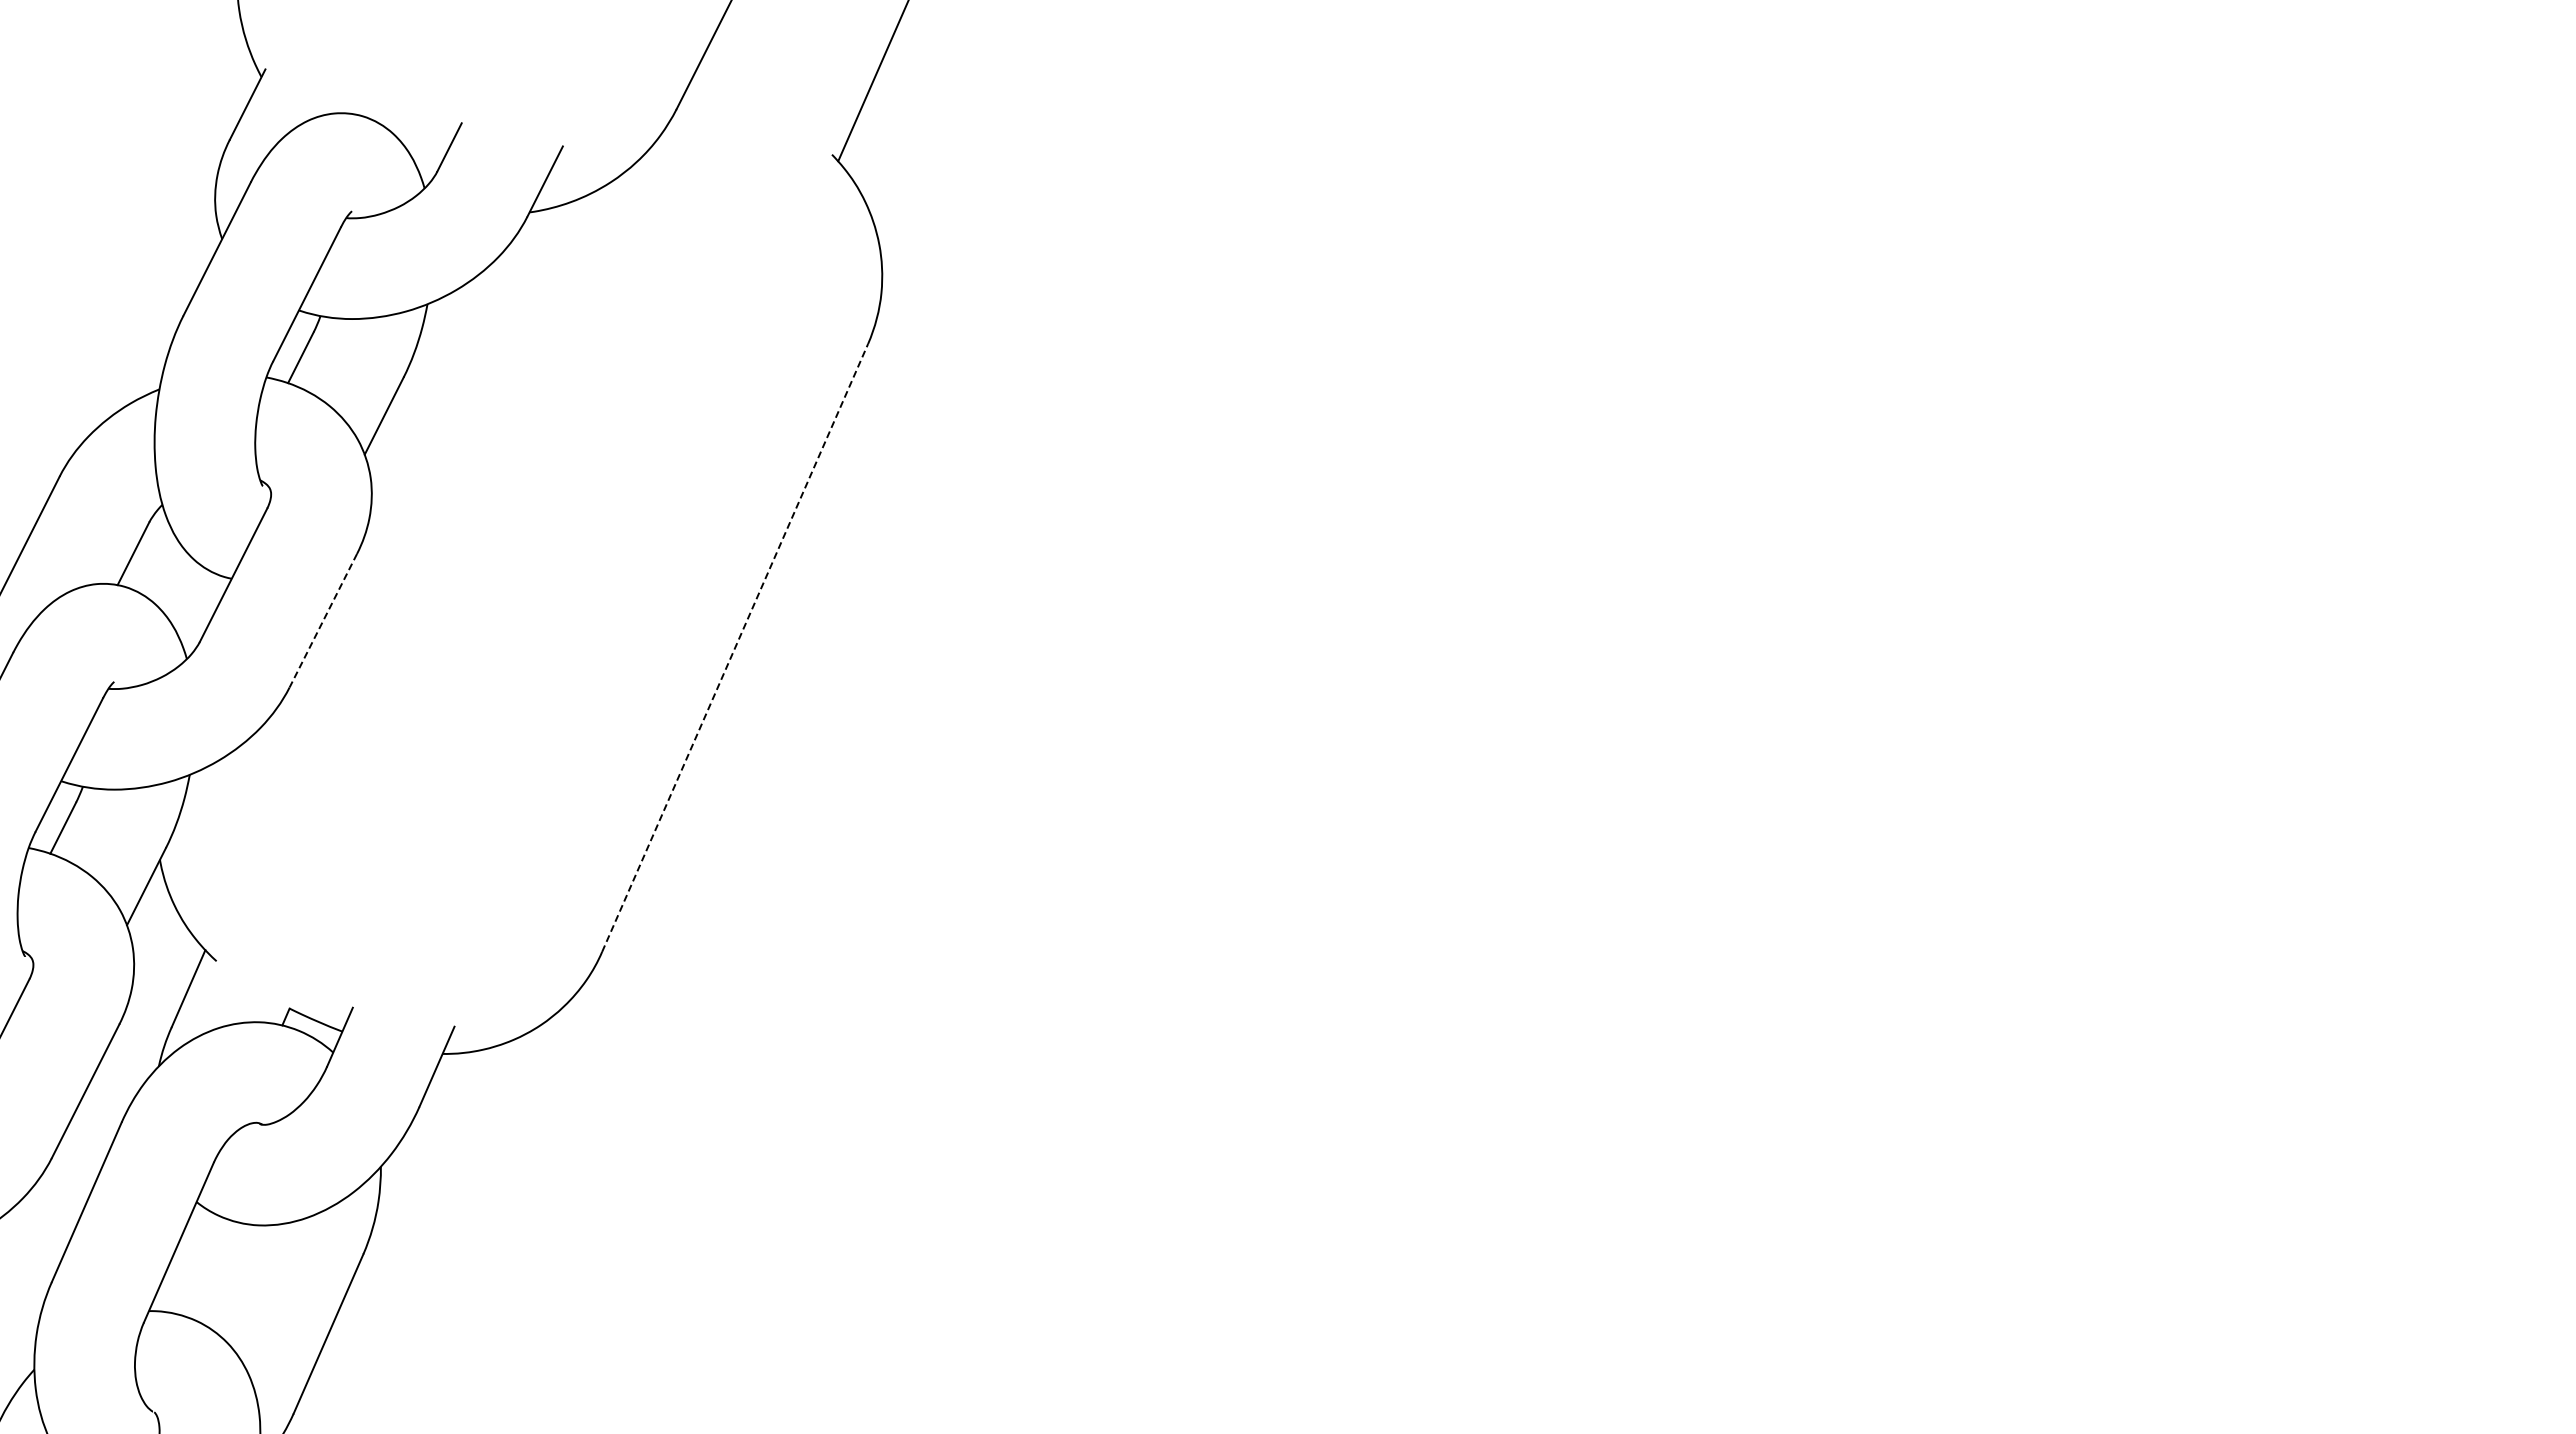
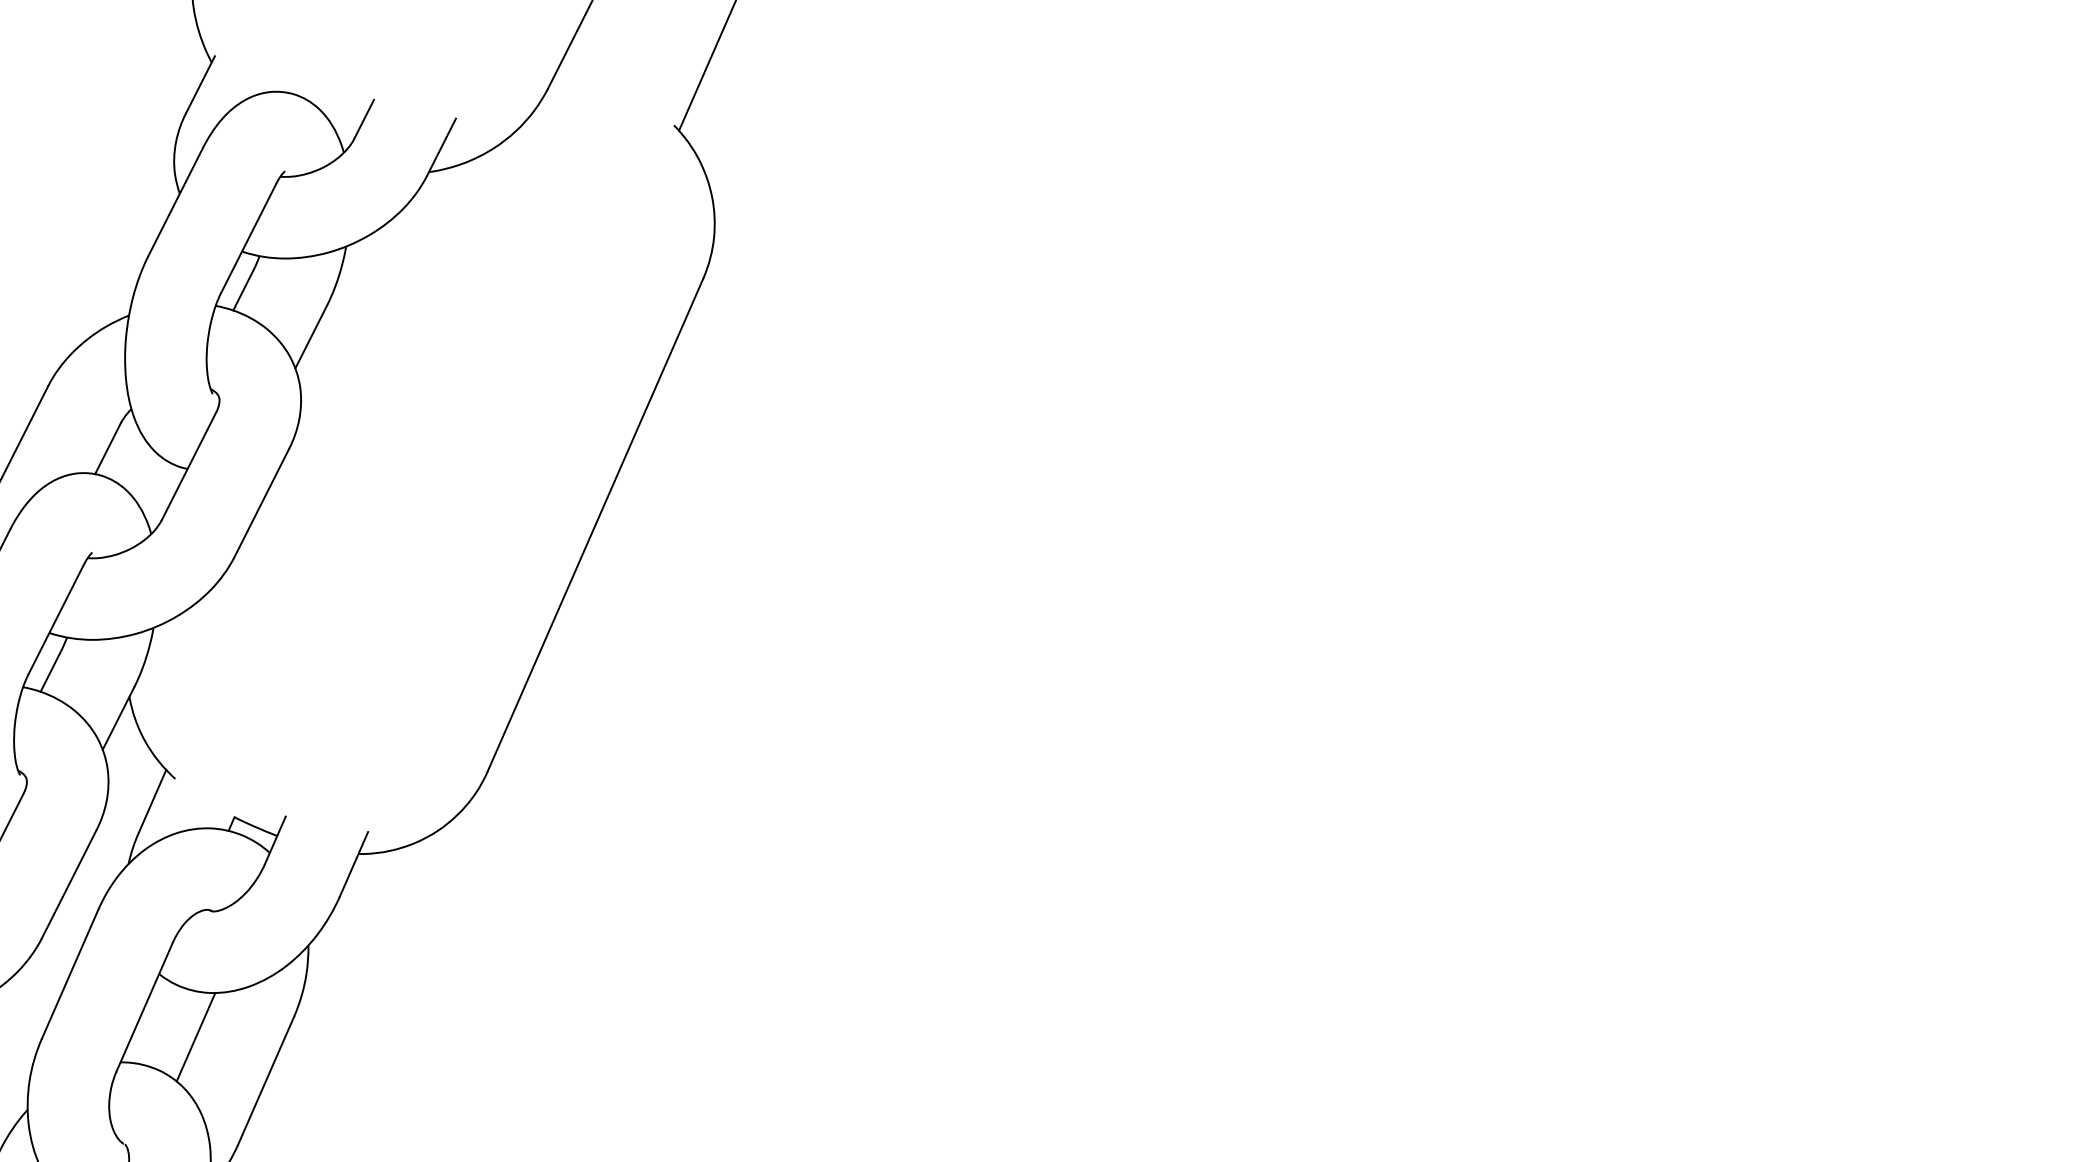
line: (323, 620) -> (261, 502), dashed -> solid
line: (735, 647) -> (595, 524), dashed -> solid
line: (241, 1279) -> (195, 1036), added

